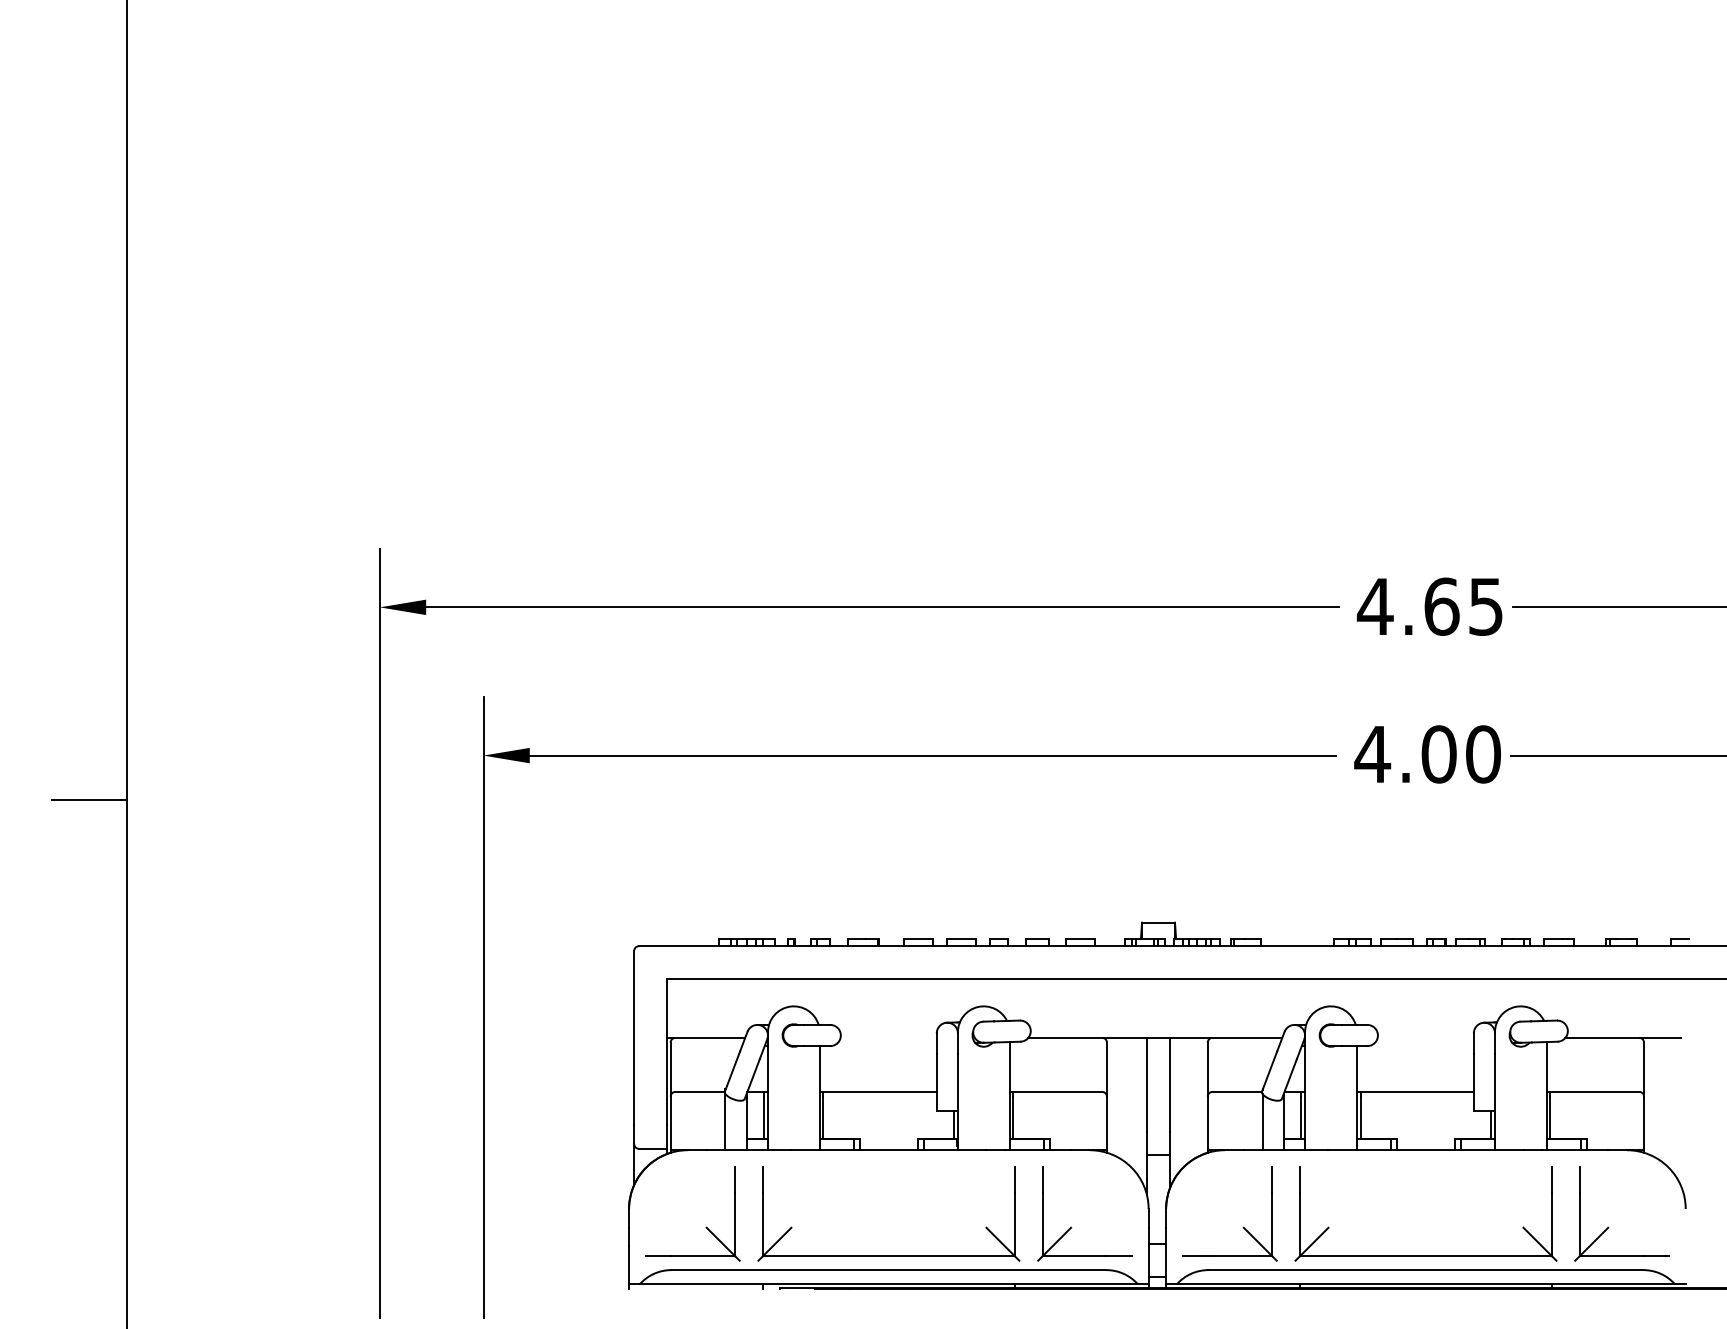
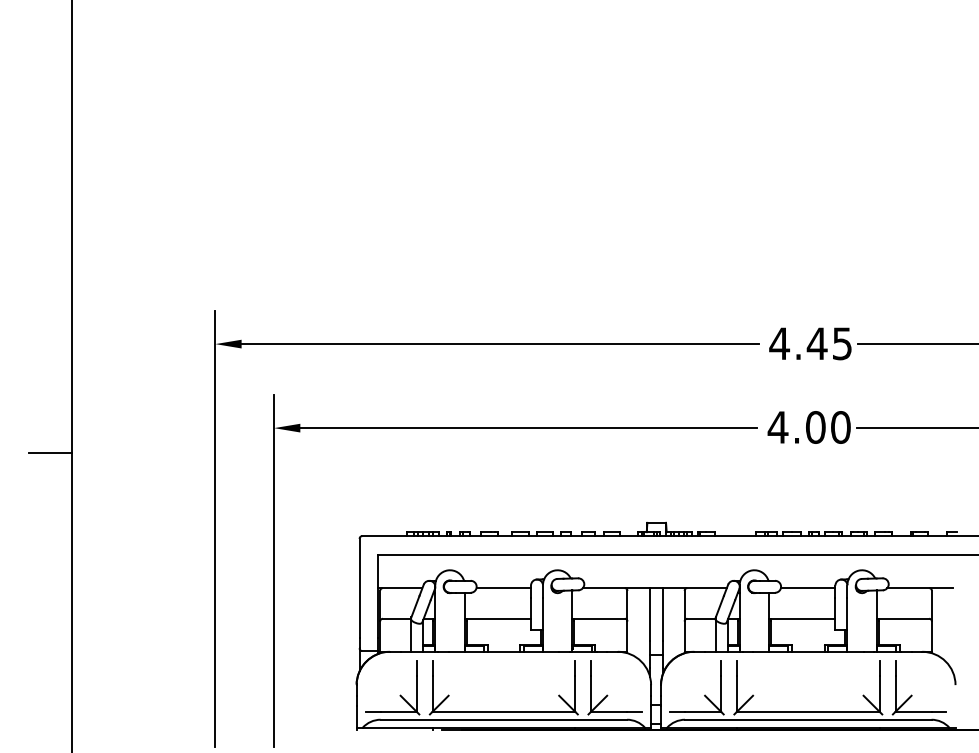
text: (1440, 606) -> (816, 343), 4.65 -> 4.45
line: (888, 1038) -> (503, 588), added
line: (1424, 1038) -> (807, 588), added

